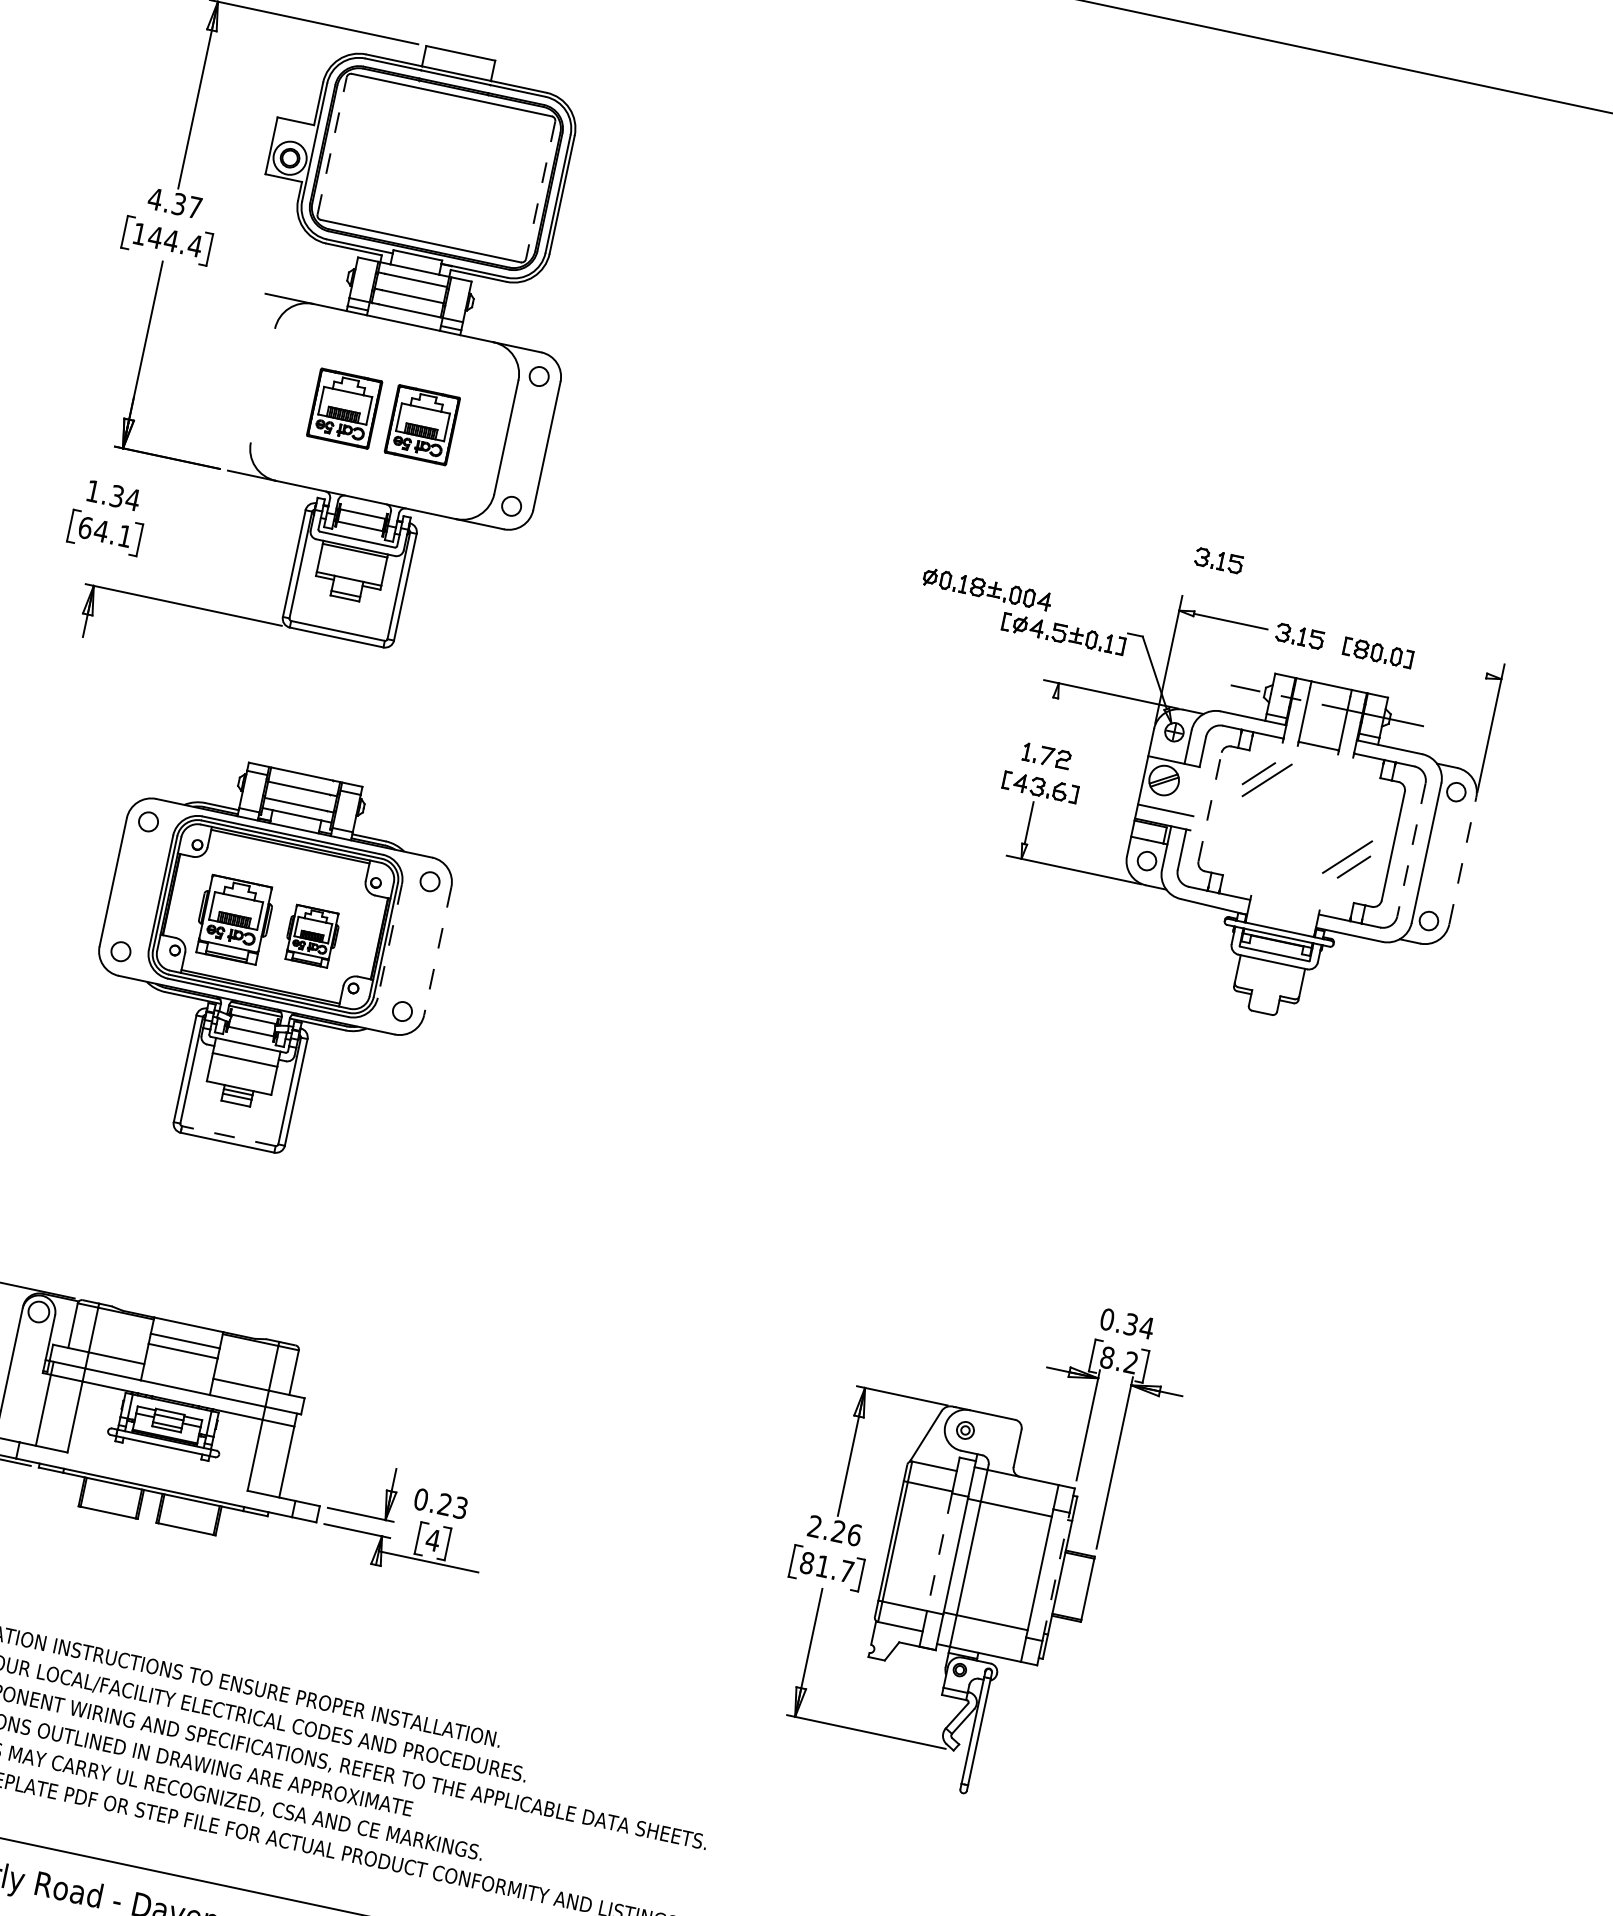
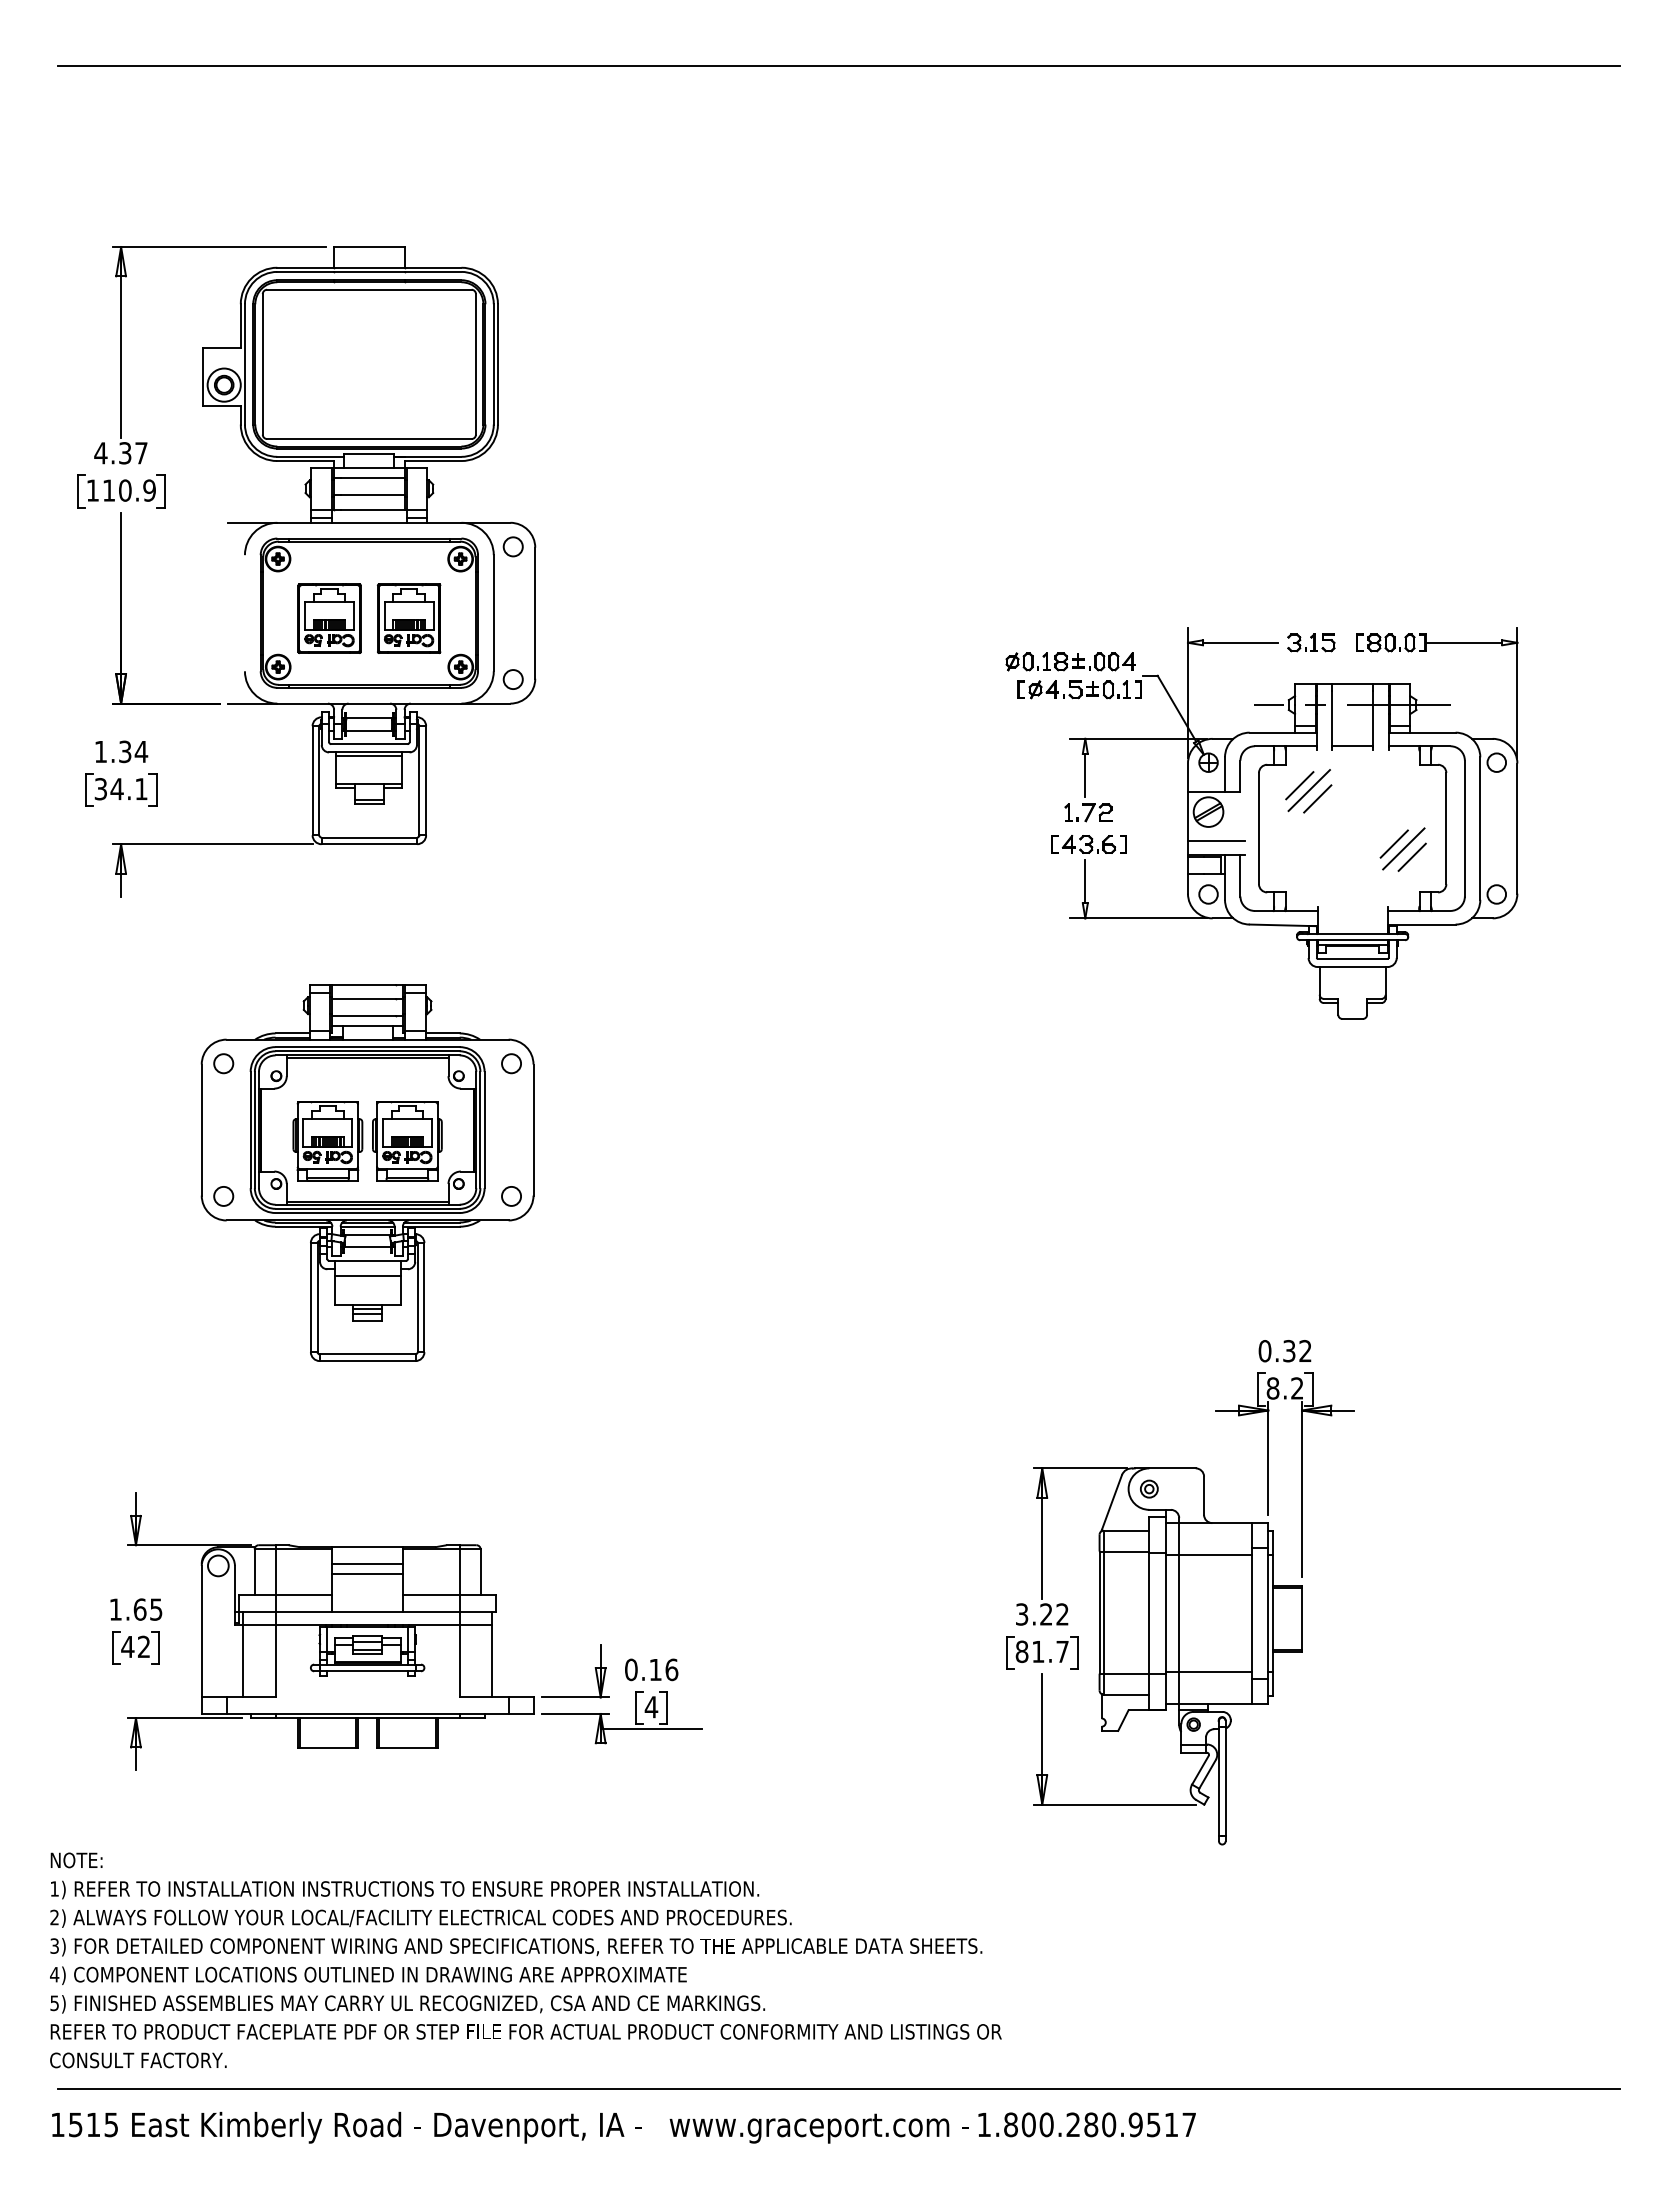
line: (332, 145) -> (262, 363), dashed -> solid
line: (540, 190) -> (475, 364), dashed -> solid
text: (175, 241) -> (129, 490), 144.4 -> 110.9
part: (383, 410) -> (368, 612), added
text: (85, 528) -> (100, 789), 64.1 -> 34.1
part: (1219, 560) -> (1216, 585), removed
part: (987, 588) -> (1070, 661), moved
line: (1449, 667) -> (1464, 642), added
line: (1051, 718) -> (1085, 774), added
line: (1273, 789) -> (1317, 798), added
line: (1209, 806) -> (1258, 828), dashed -> solid
line: (1338, 849) -> (1393, 843), added
line: (1411, 849) -> (1464, 828), dashed -> solid
line: (1462, 860) -> (1517, 828), dashed -> solid
part: (312, 936) -> (407, 1141), size x1.43
line: (389, 941) -> (484, 1130), dashed -> solid
line: (437, 951) -> (533, 1130), dashed -> solid
line: (228, 1136) -> (367, 1354), dashed -> solid
text: (1147, 1327) -> (1305, 1350), 0.34 -> 0.32
text: (452, 1505) -> (663, 1669), 0.23 -> 0.16
text: (834, 1530) -> (1042, 1614), 2.26 -> 3.22
line: (939, 1553) -> (1149, 1614), dashed -> solid
line: (1056, 1576) -> (1268, 1613), dashed -> solid

